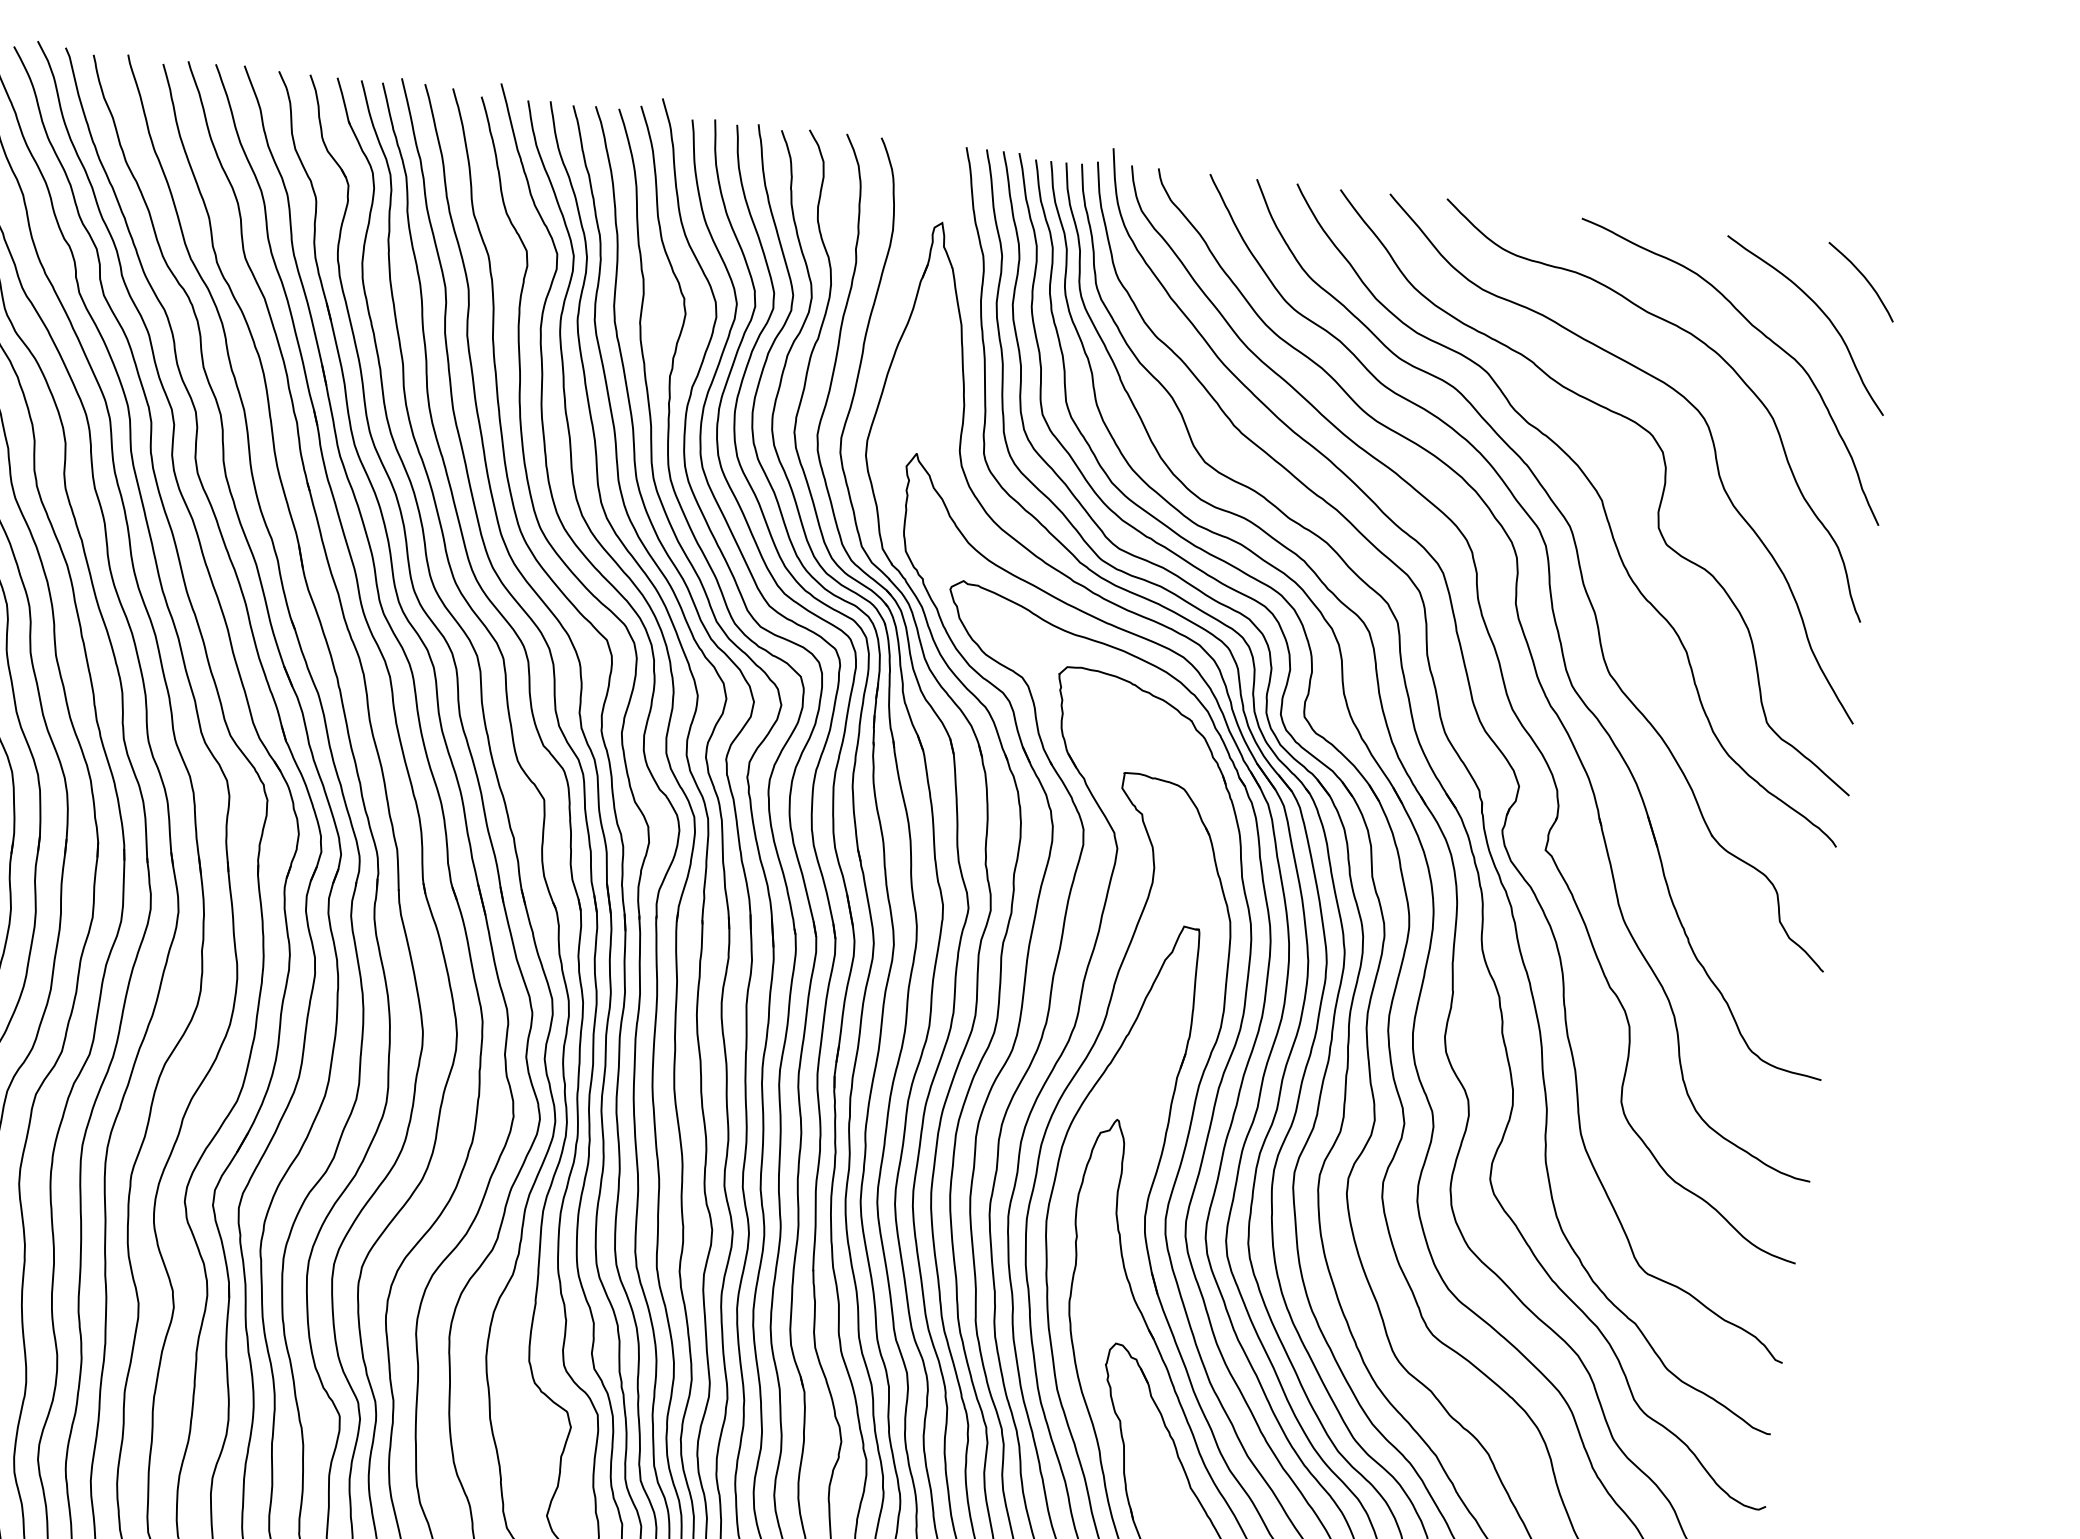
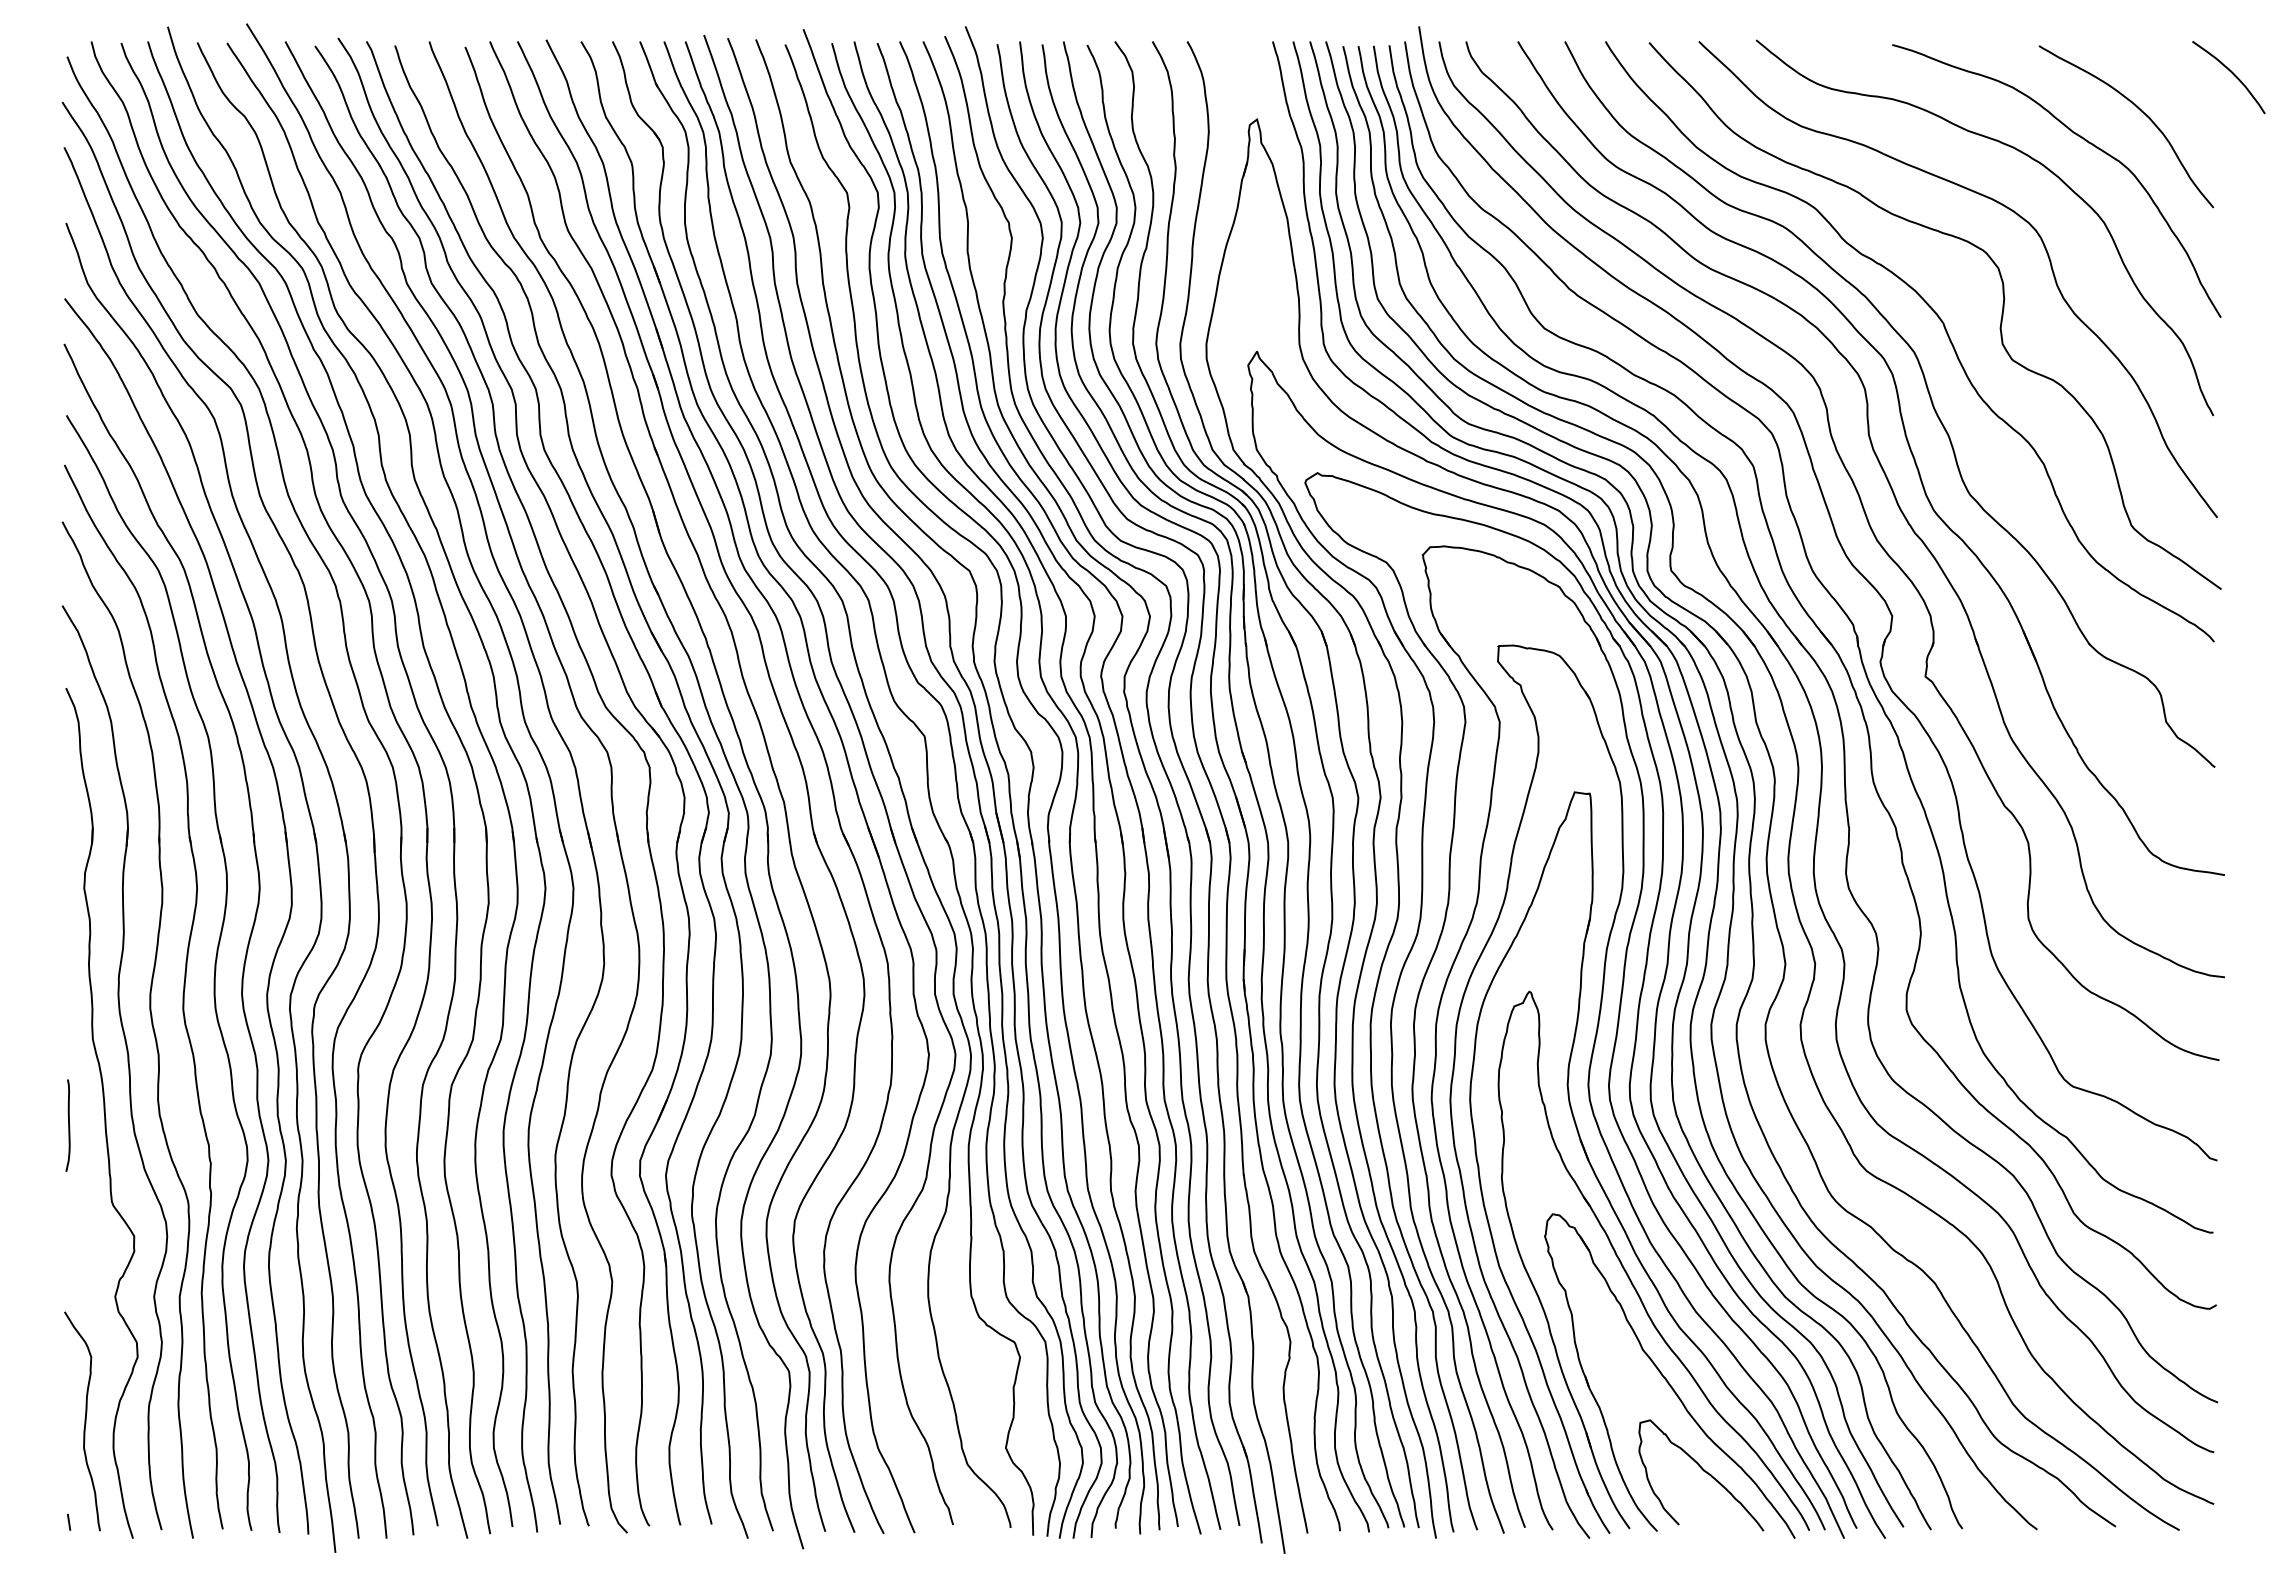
curve: (1864, 278) -> (2231, 73), moved

